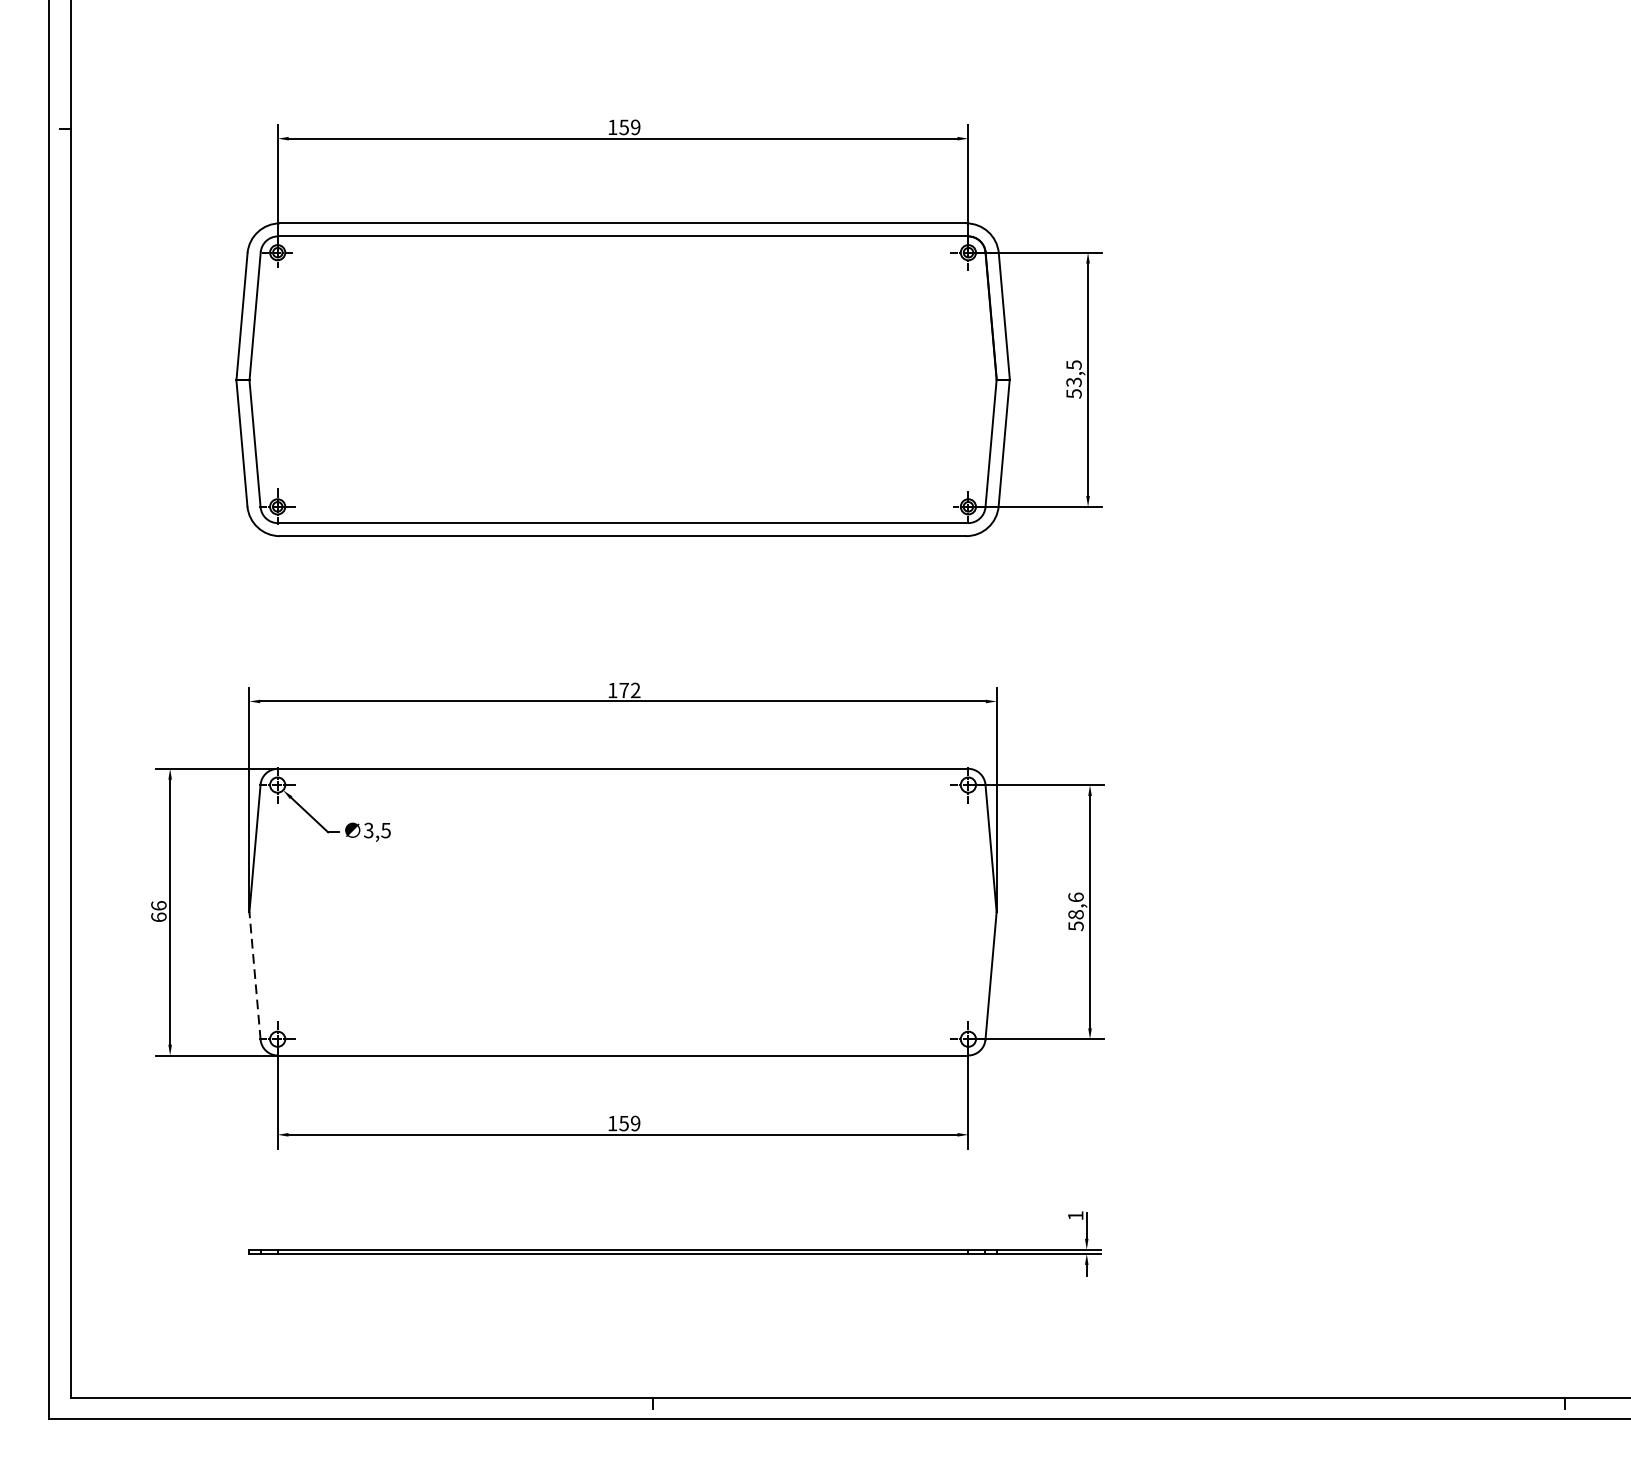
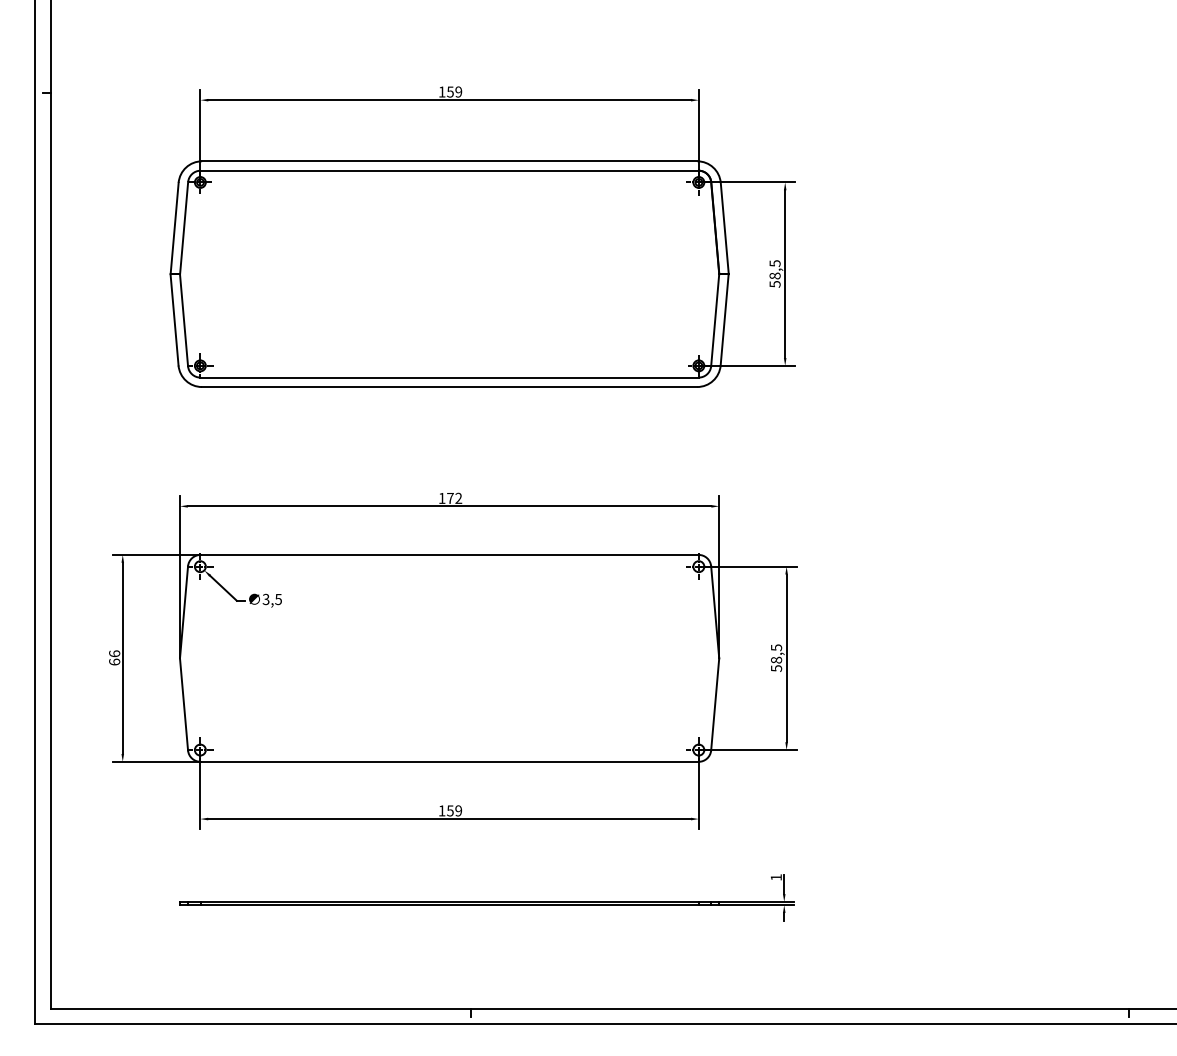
text: (1073, 381) -> (774, 275), 53,5 -> 58,5
text: (1076, 897) -> (776, 647), 58,6 -> 58,5
line: (254, 974) -> (183, 703), dashed -> solid

